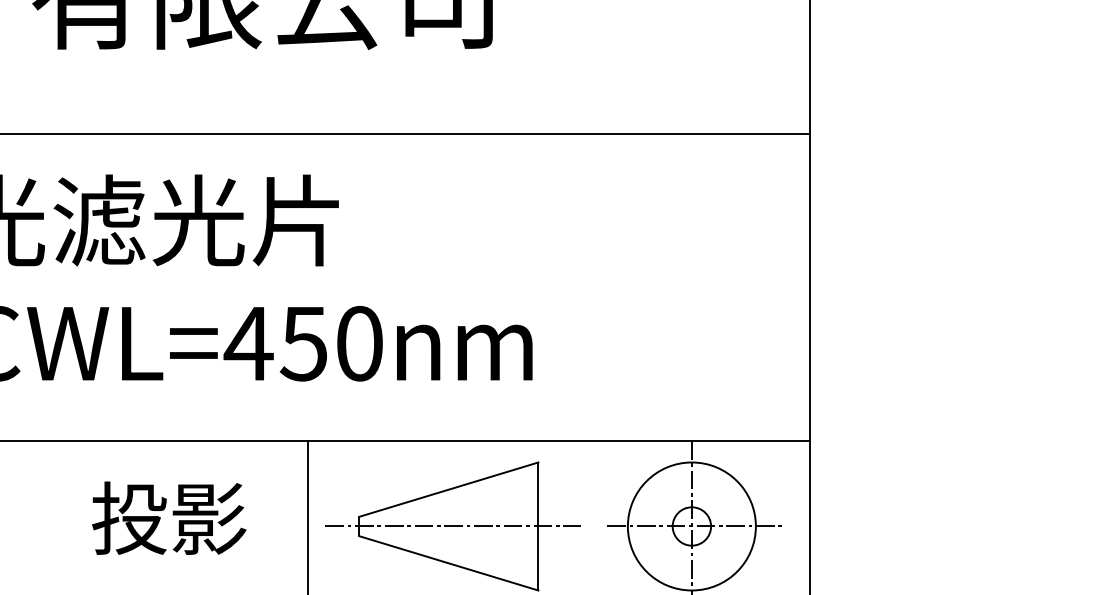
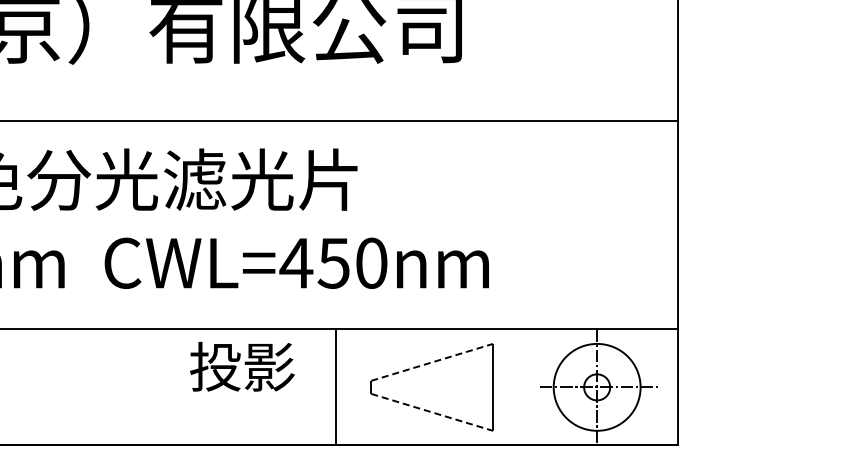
line: (449, 489) -> (432, 362), solid -> dashed
text: (169, 517) -> (242, 366), moved
line: (452, 526) -> (434, 387), removed
line: (449, 563) -> (432, 412), solid -> dashed

